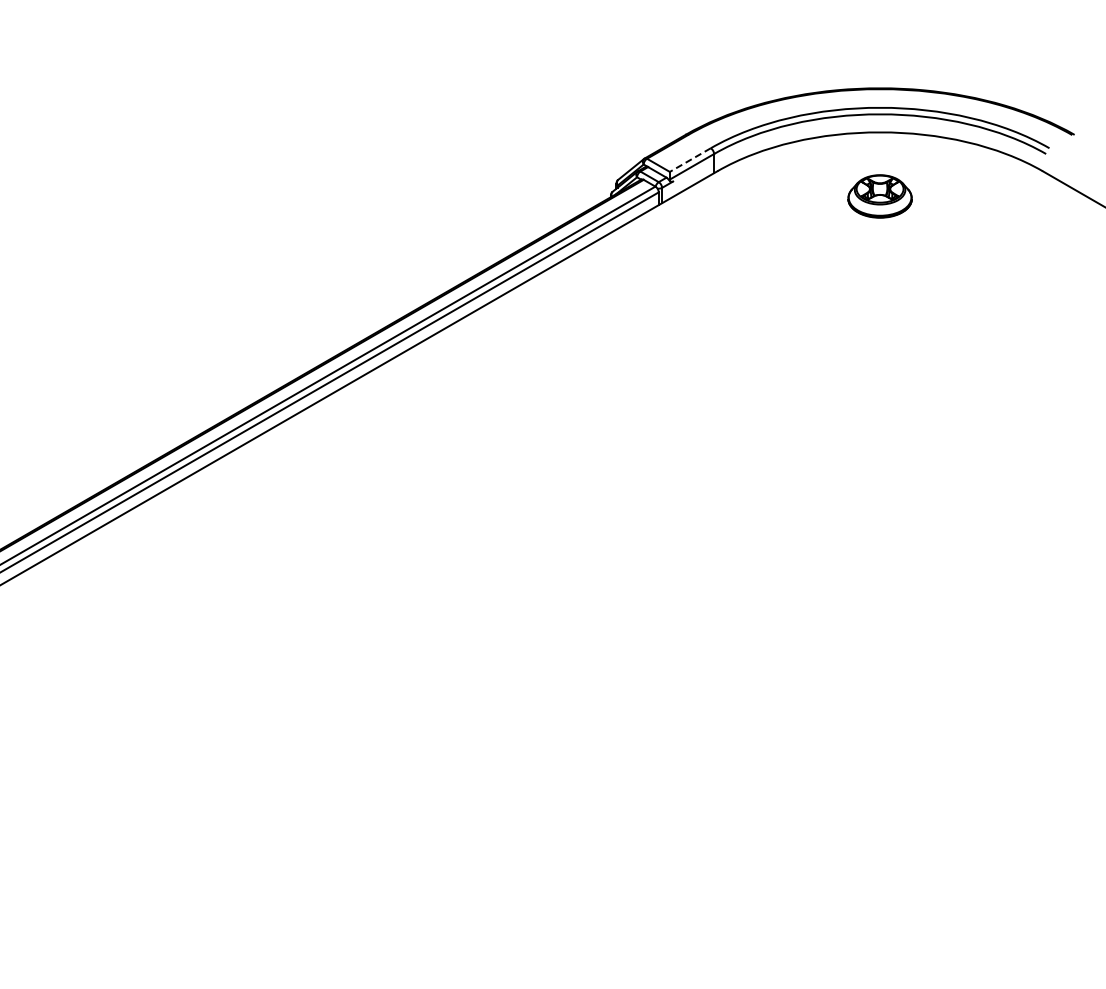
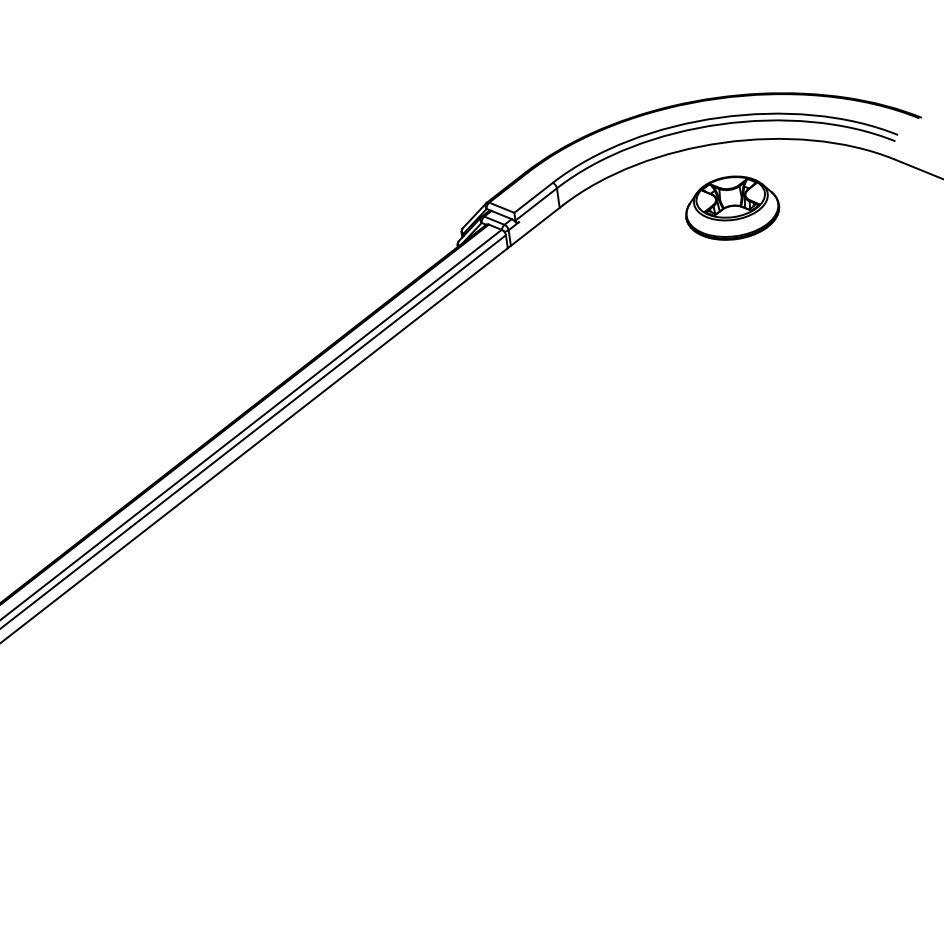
line: (690, 160) -> (533, 198), dashed -> solid
part: (879, 196) -> (731, 208), size x1.43

